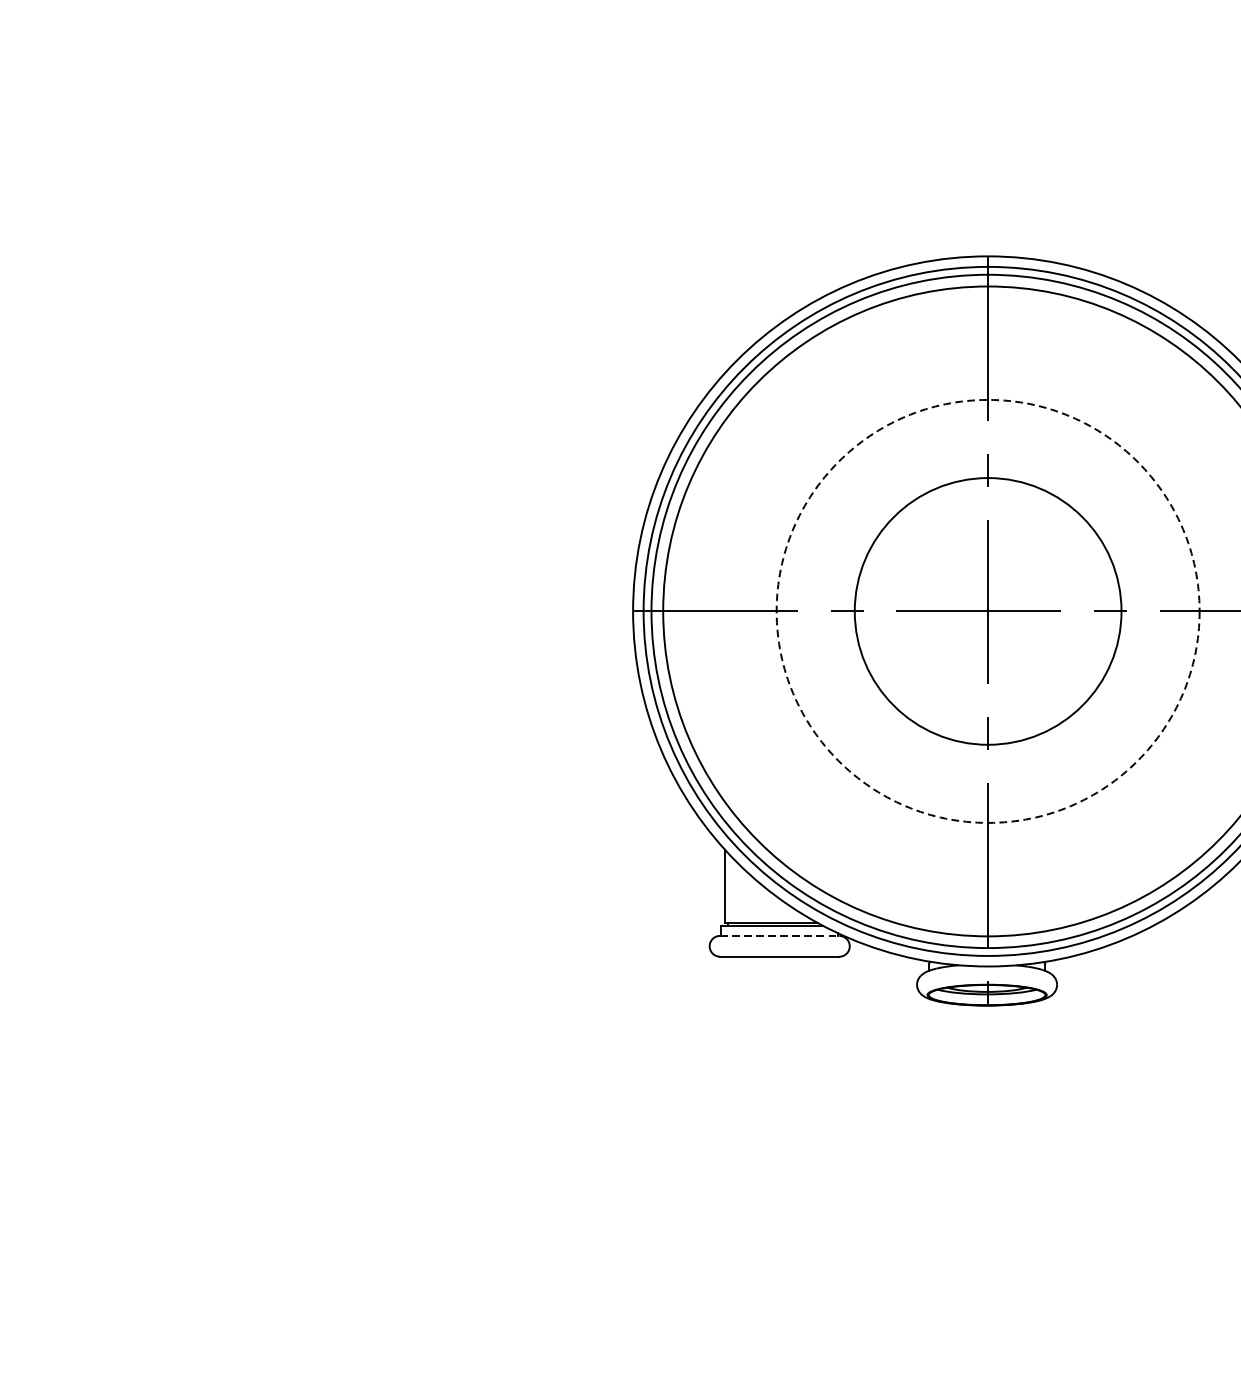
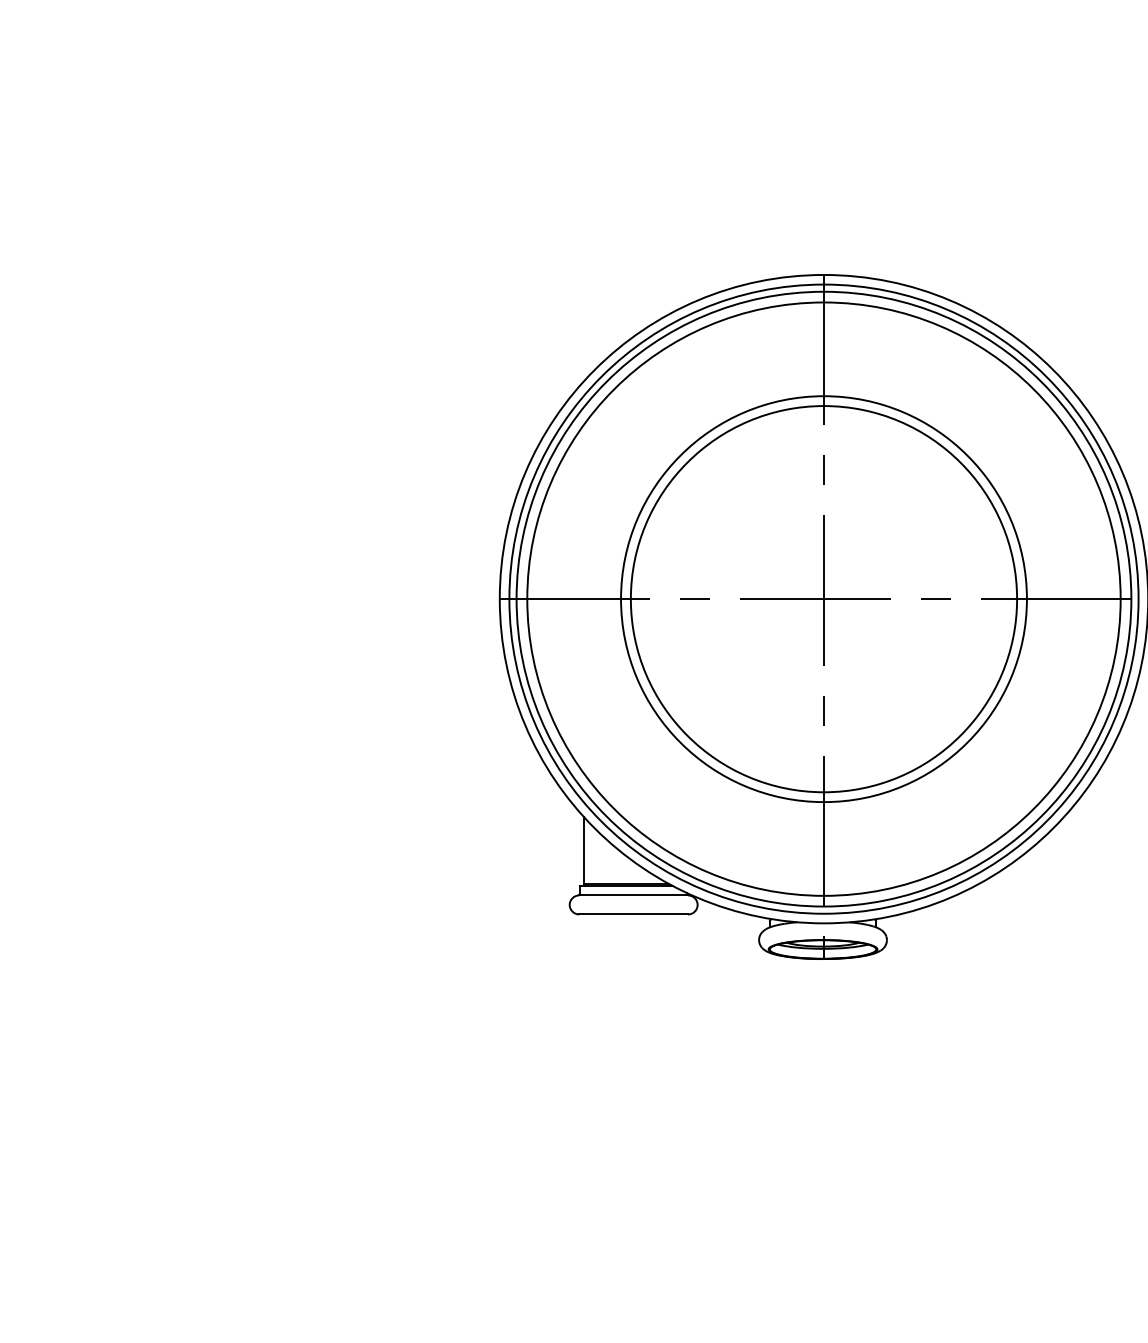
circle: (987, 611) -> (823, 599), dashed -> solid
circle: (987, 611) -> (823, 599), size x1.67
line: (780, 935) -> (634, 895), dashed -> solid

